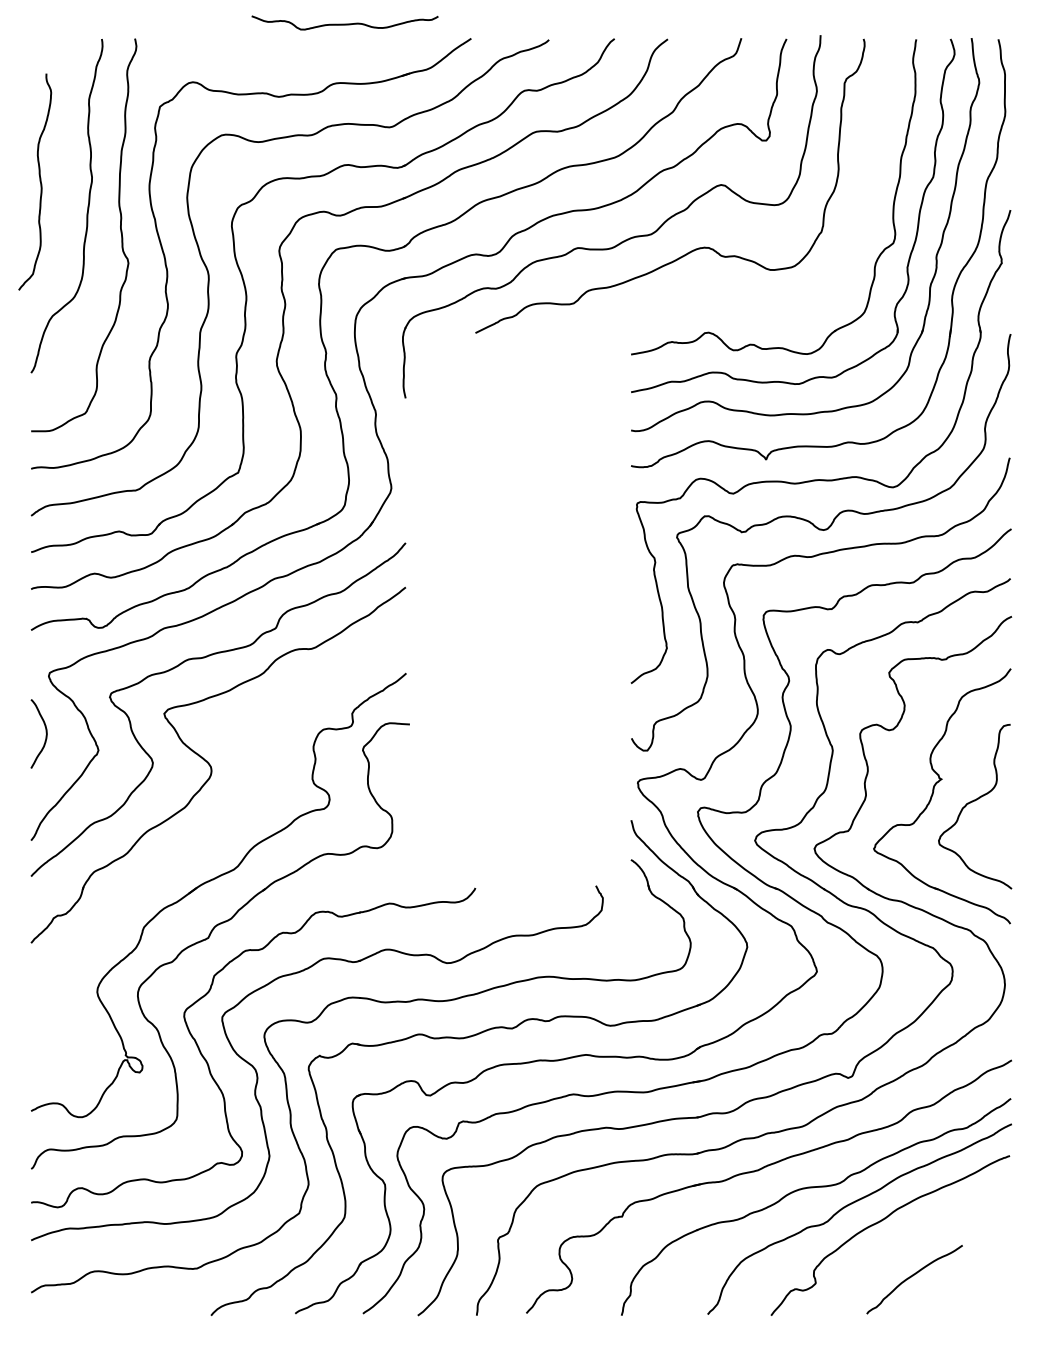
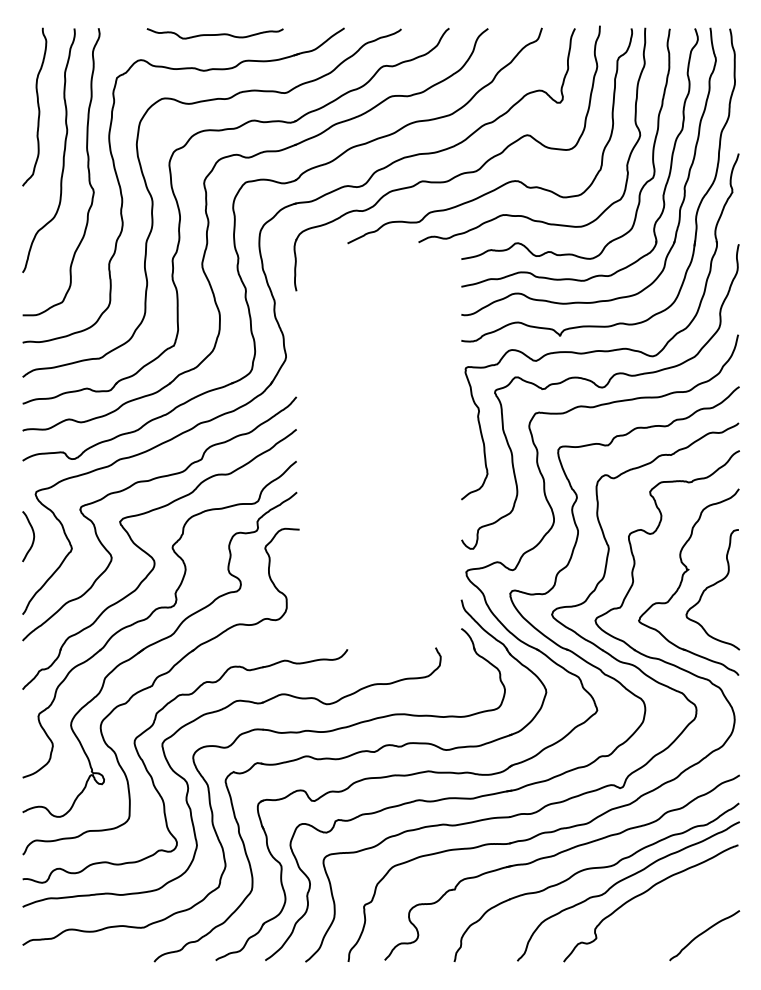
curve: (344, 23) -> (214, 34), moved
curve: (39, 181) -> (37, 106), moved
curve: (717, 294) -> (524, 215), added
part: (210, 839) -> (153, 613), added
curve: (913, 1276) -> (703, 933), moved

